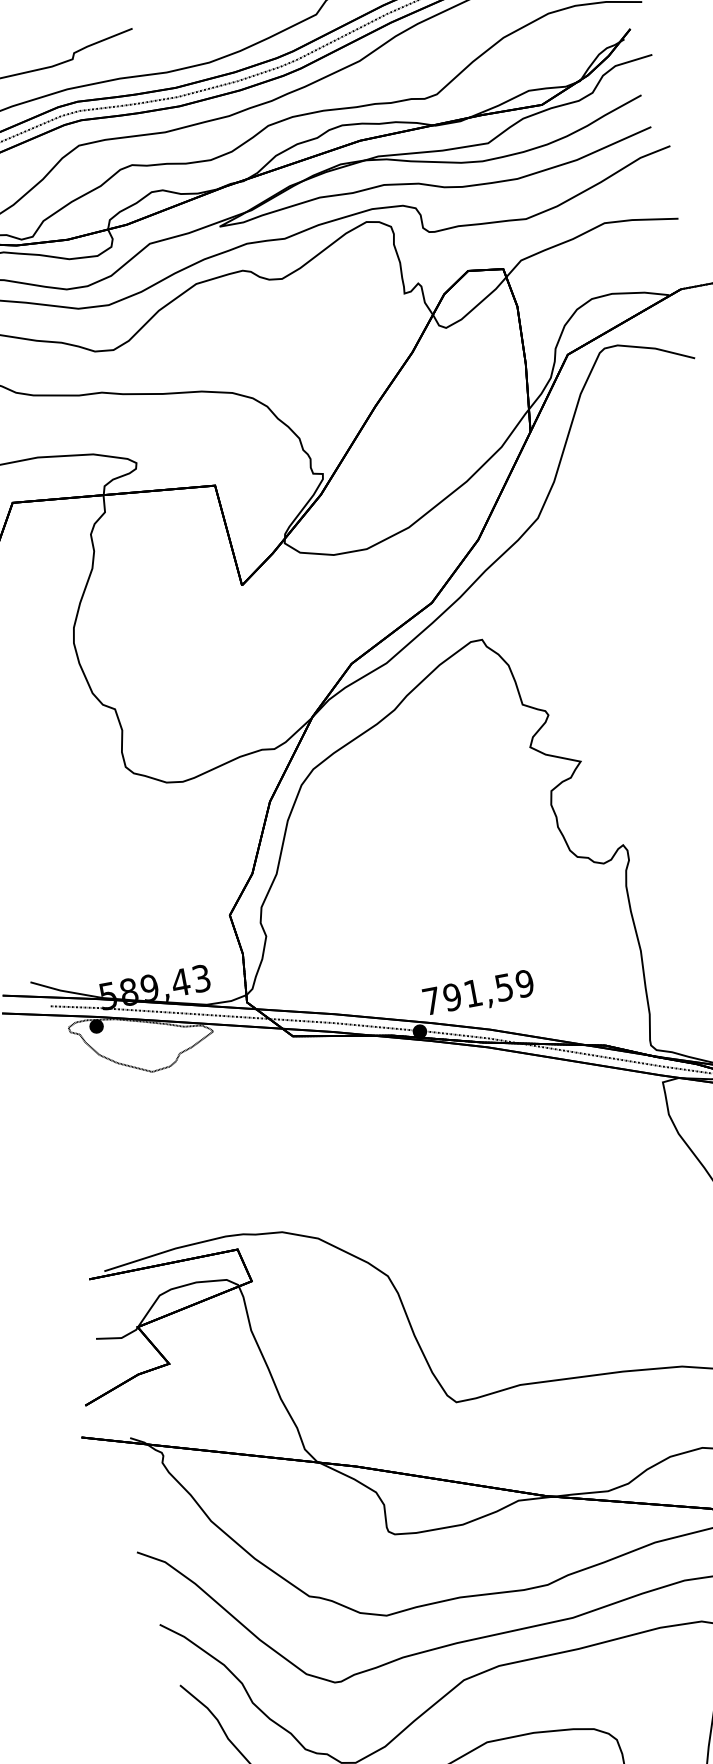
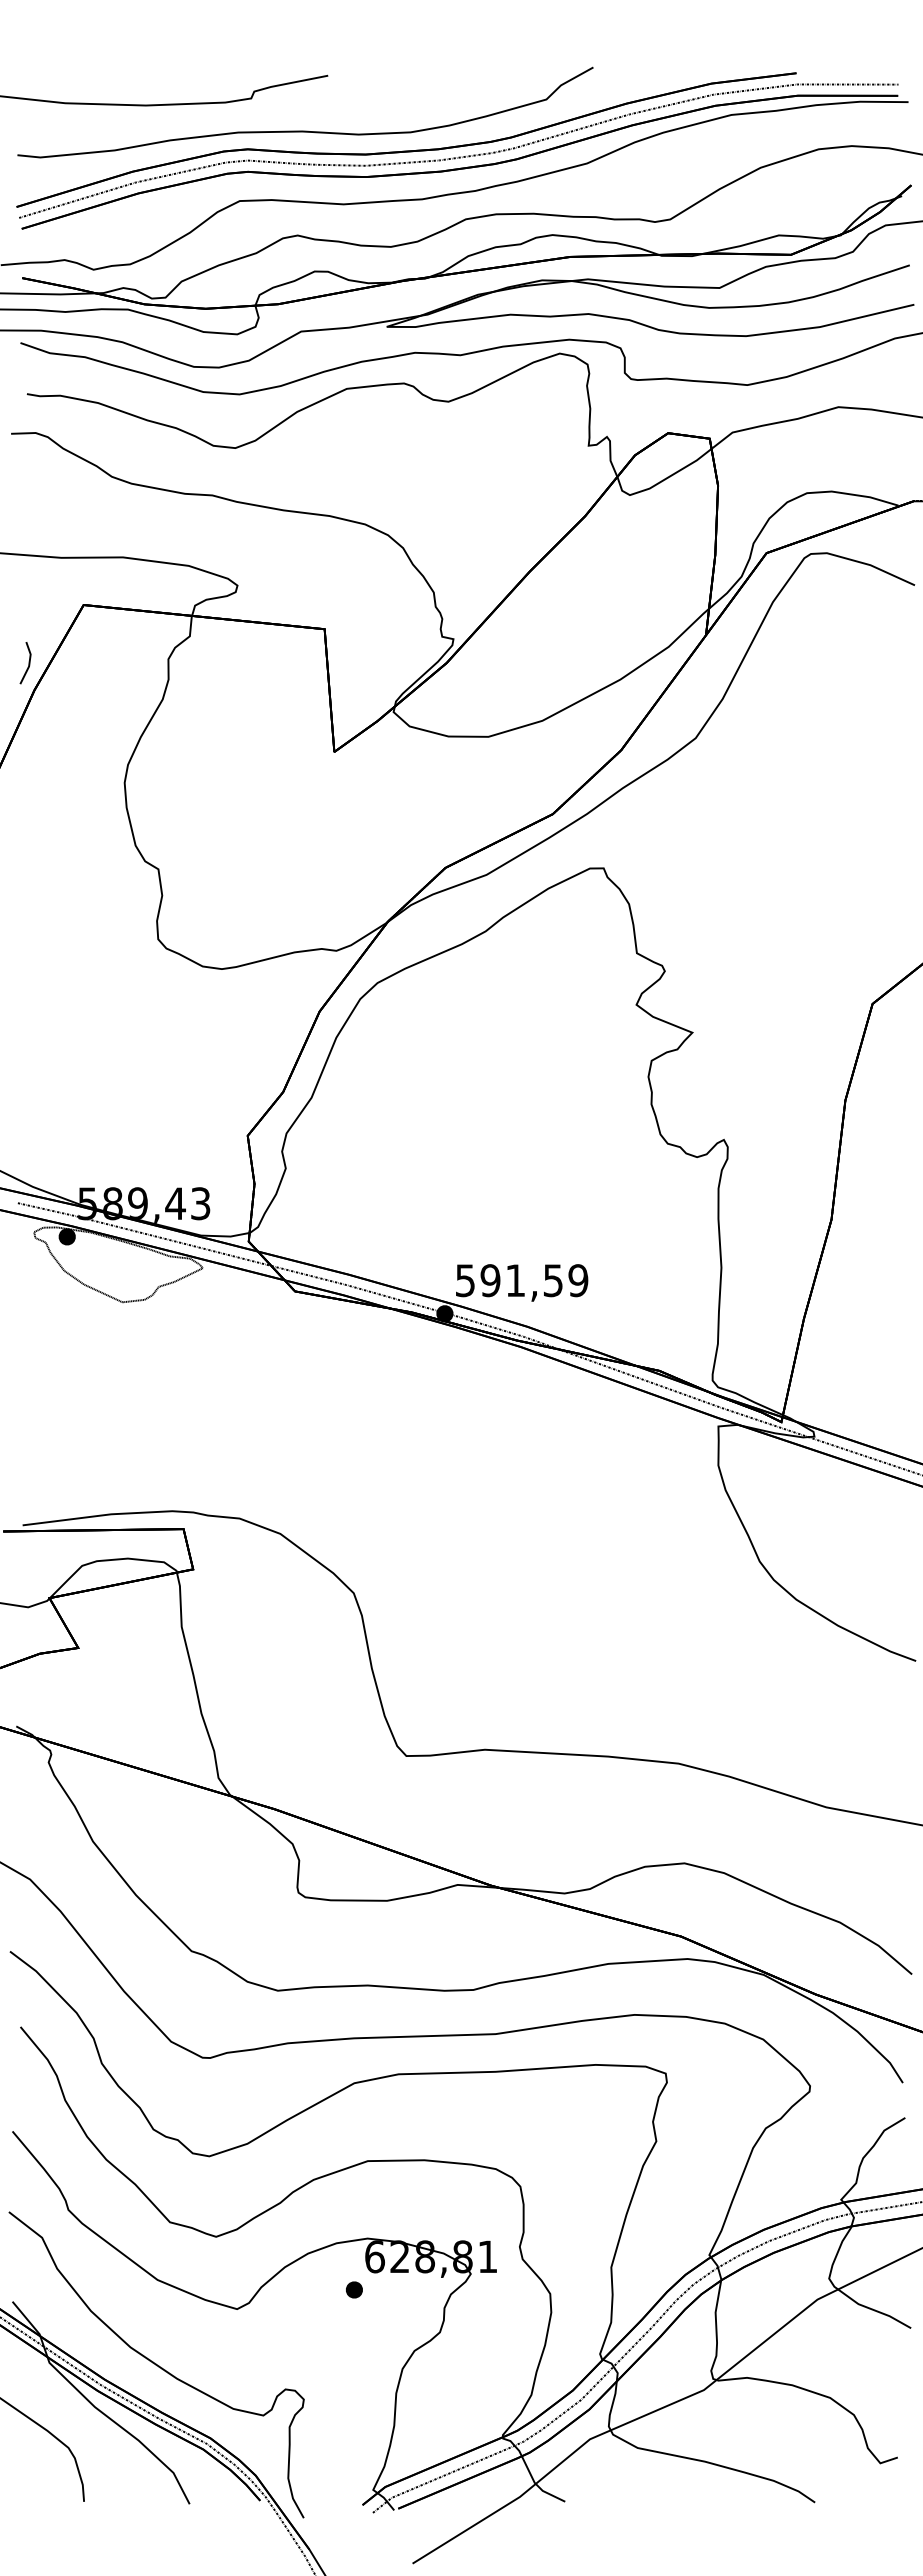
text: (431, 1001) -> (465, 1280), 791,59 -> 591,59

